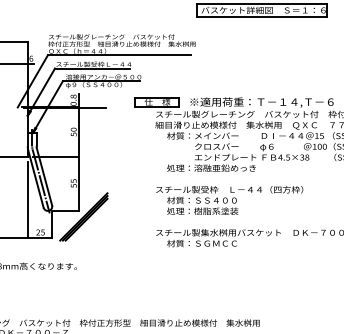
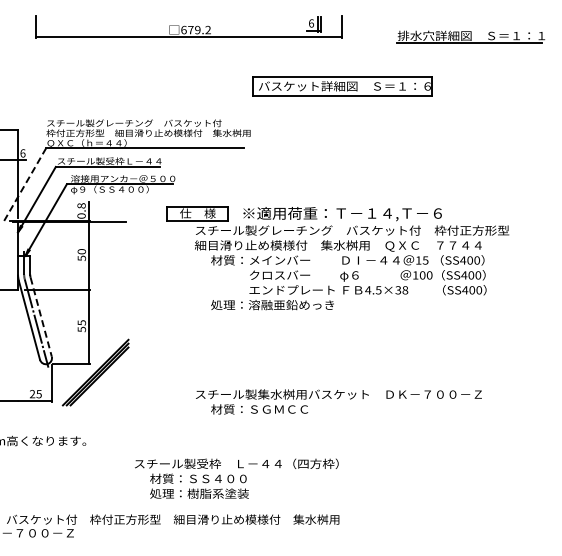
line: (33, 81) -> (25, 184), solid -> dashed
line: (44, 177) -> (41, 317), solid -> dashed
line: (28, 199) -> (18, 348), removed
text: (229, 200) -> (236, 478), moved

